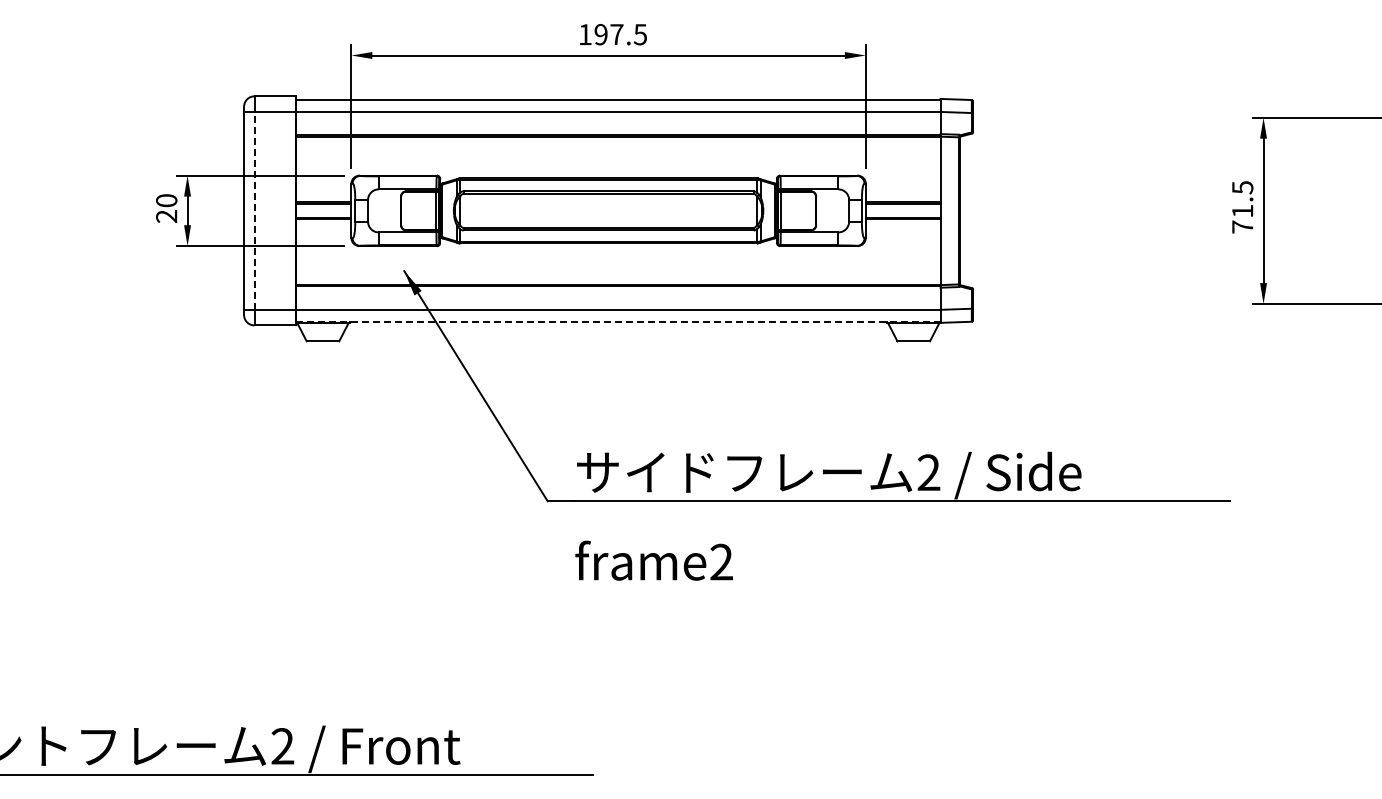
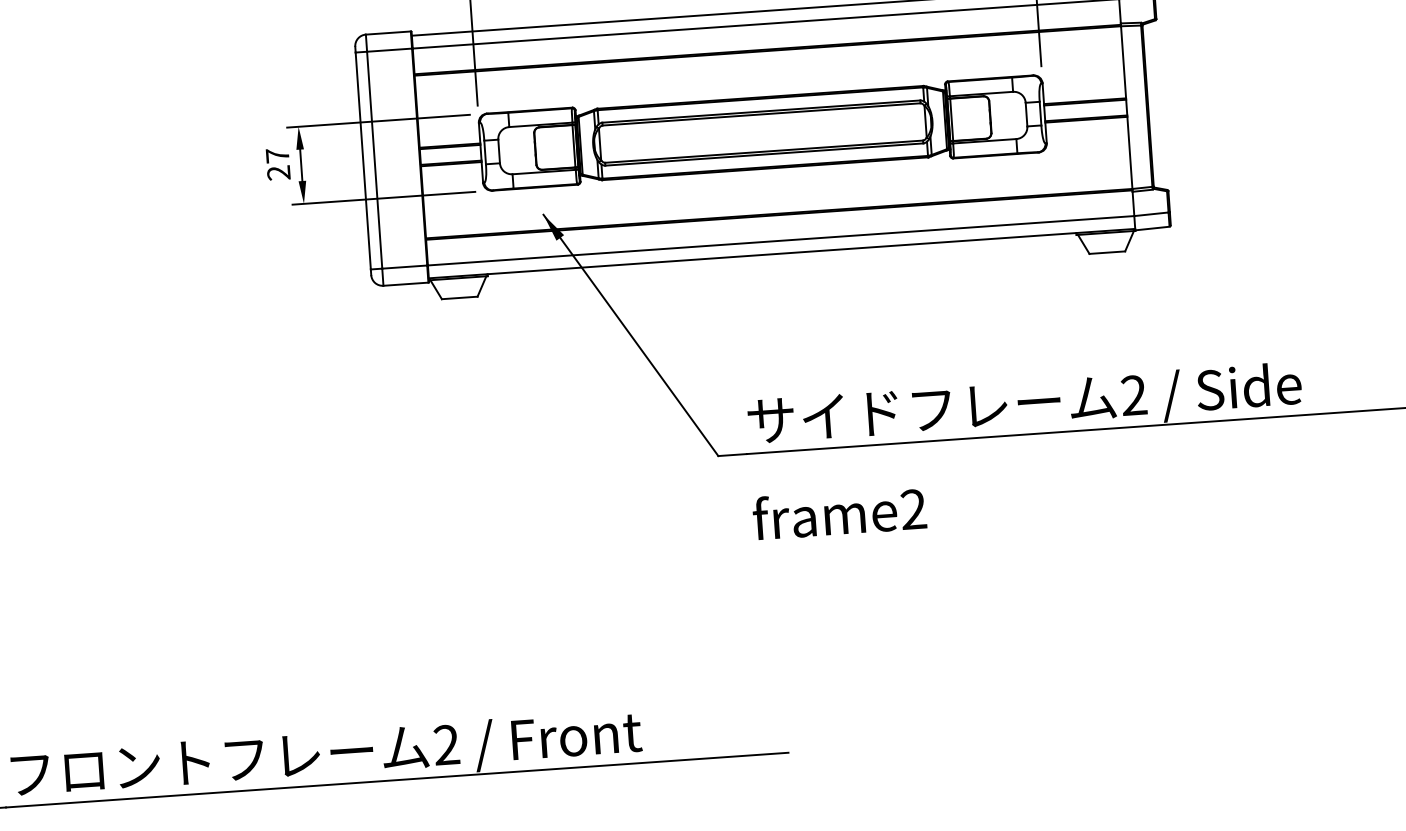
text: (166, 200) -> (277, 155), 20 -> 27
line: (254, 210) -> (374, 159), dashed -> solid
line: (618, 321) -> (782, 253), dashed -> solid

